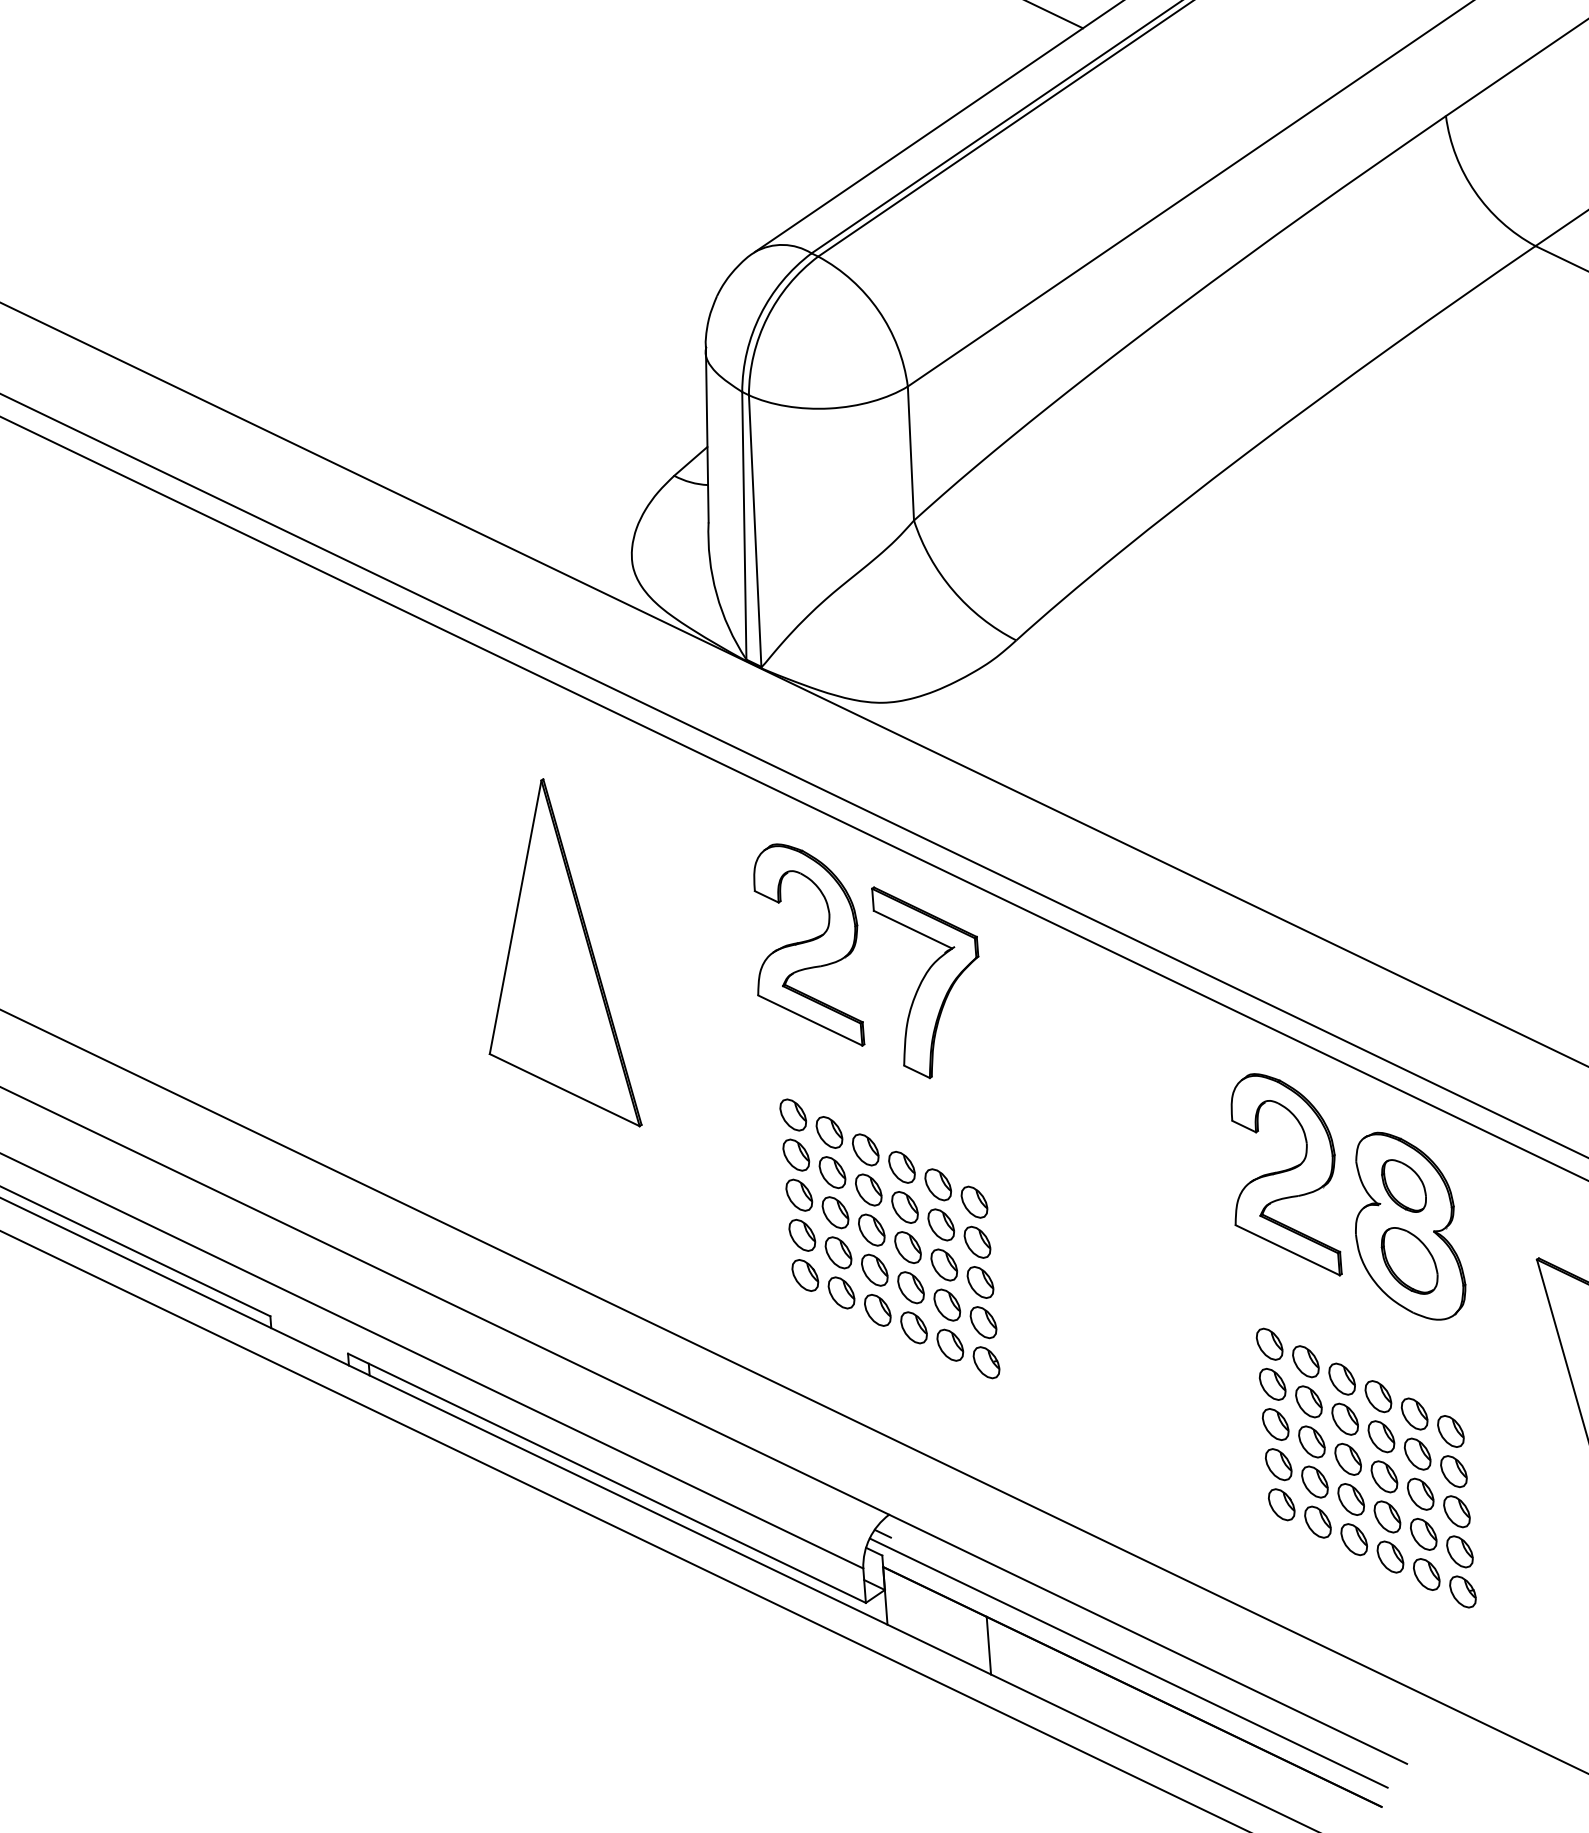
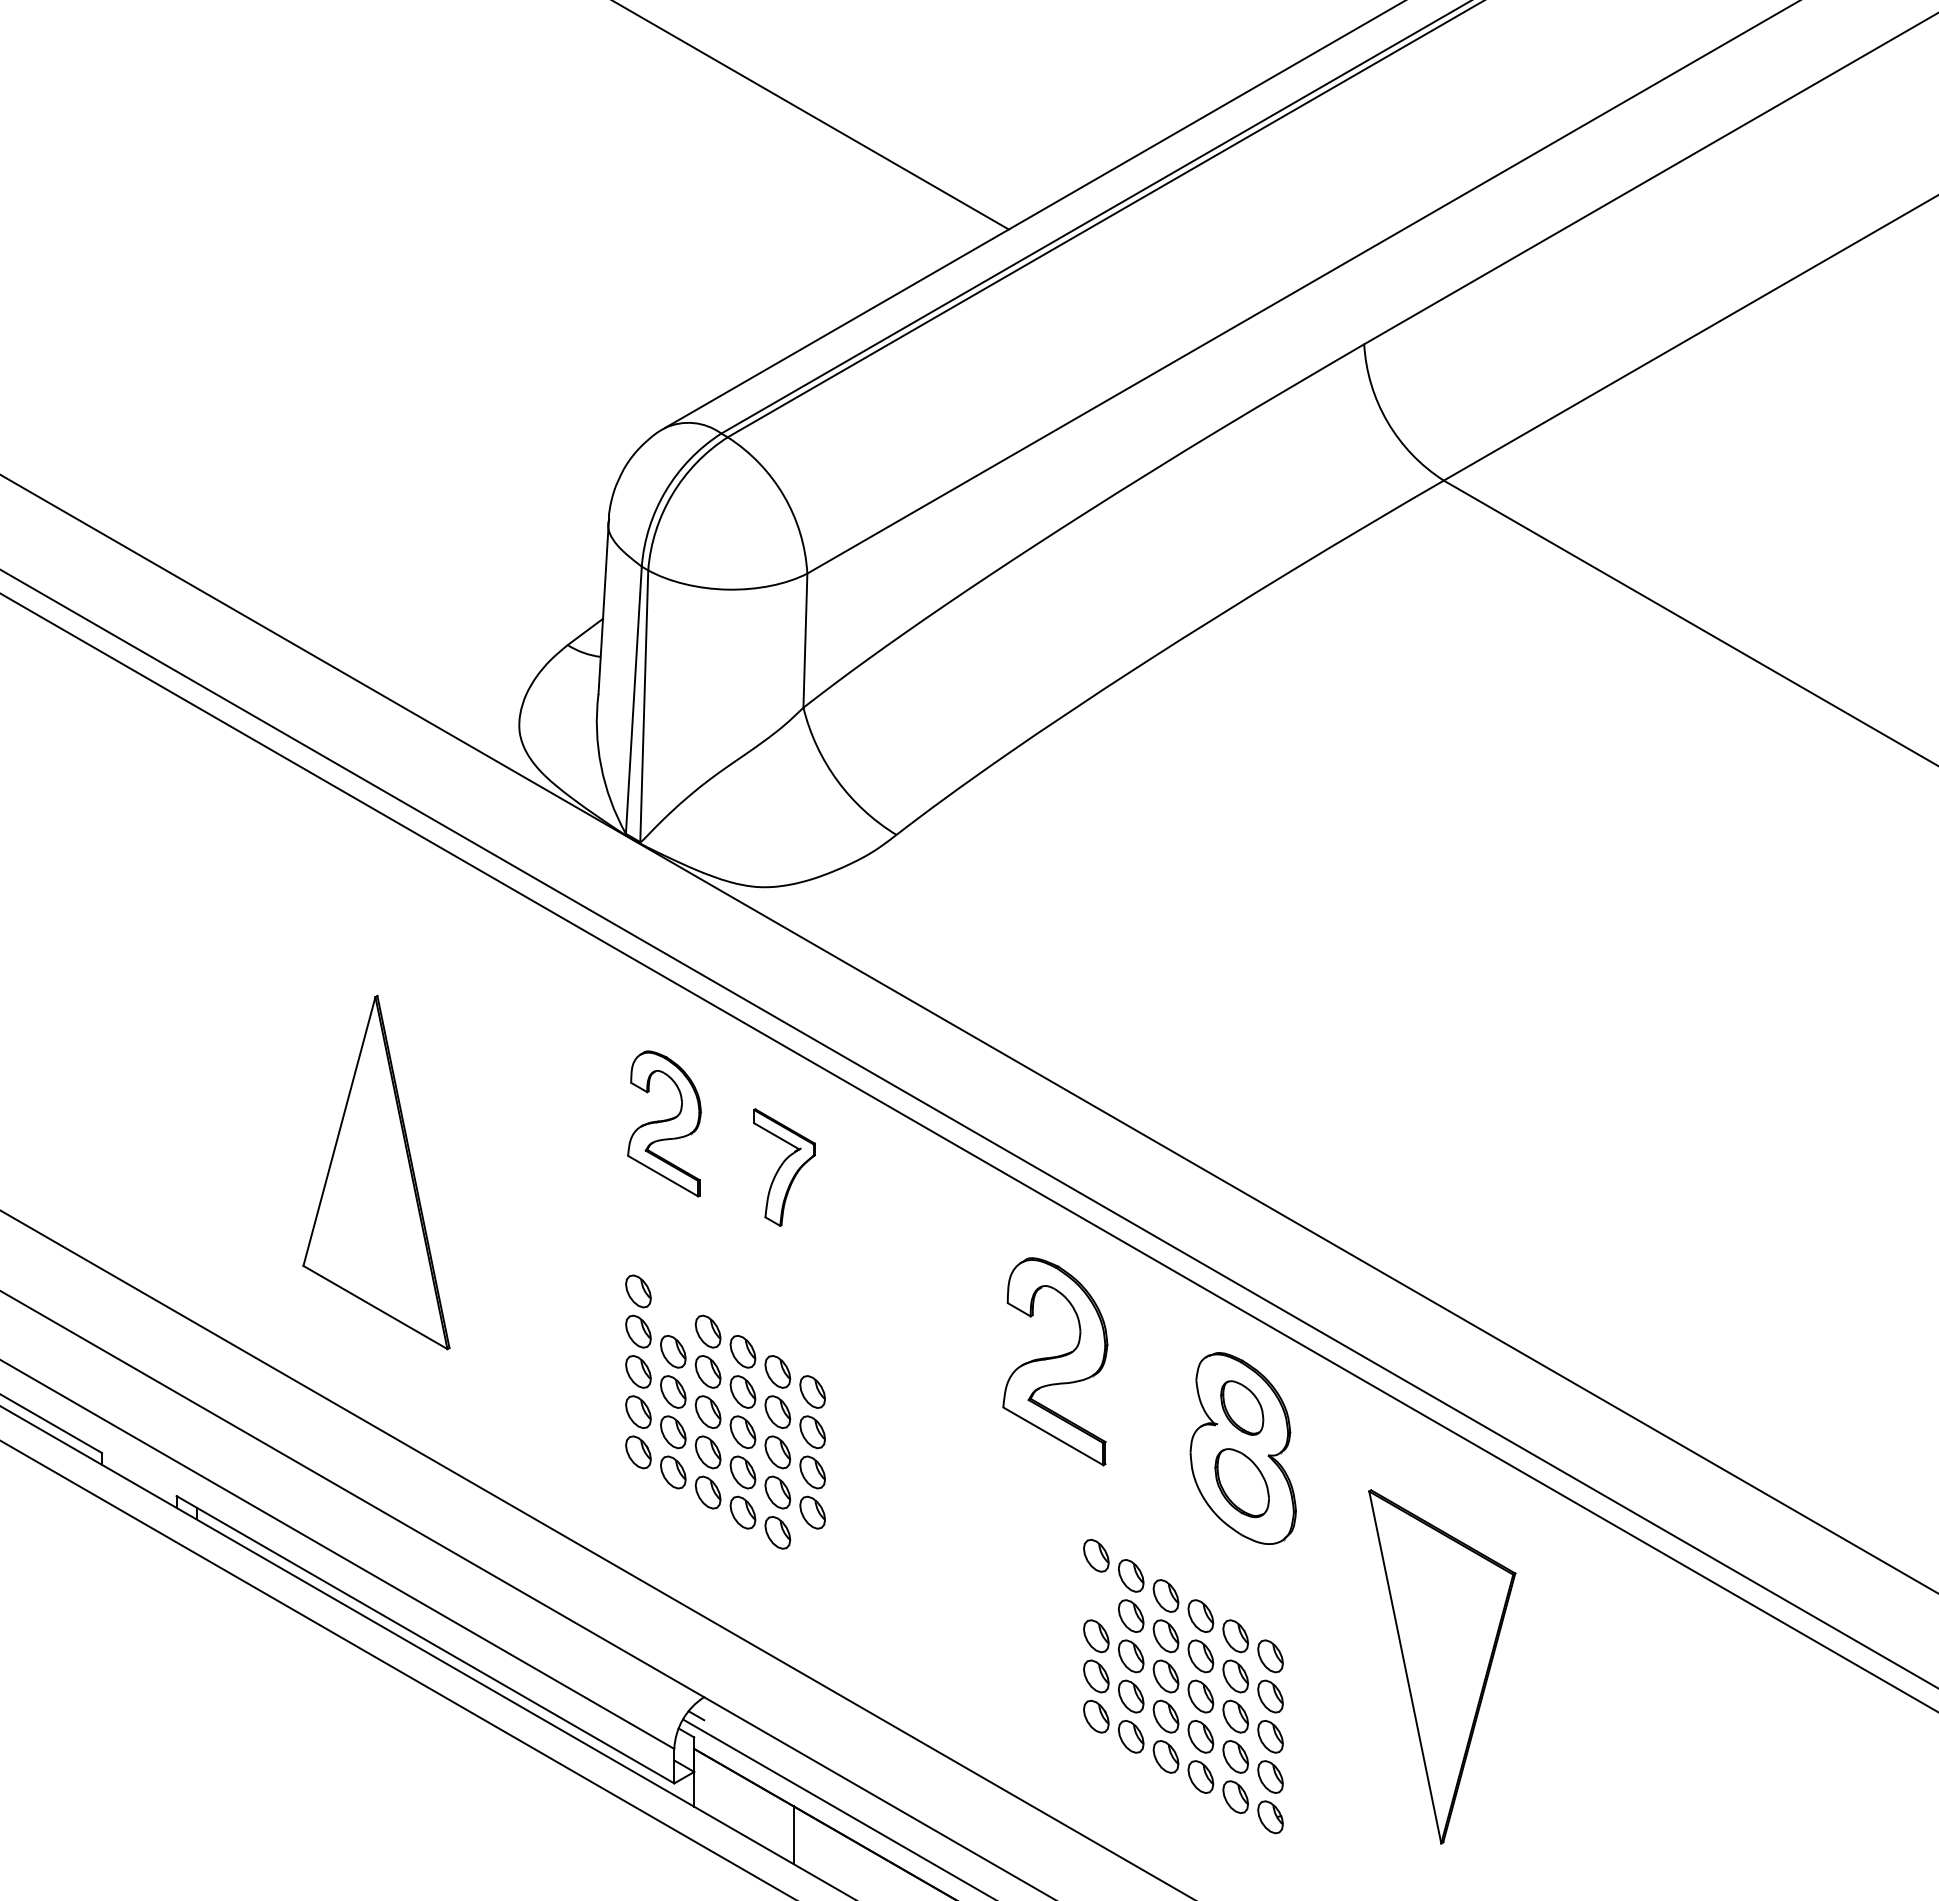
part: (806, 945) -> (664, 1123), size x0.7
part: (555, 955) -> (376, 1172), moved
part: (929, 980) -> (784, 1167), size x0.6
part: (829, 1132) -> (673, 1311), removed
part: (1284, 1175) -> (1055, 1361), moved
part: (986, 1362) -> (812, 1552), removed
part: (1272, 1383) -> (1096, 1595), removed

